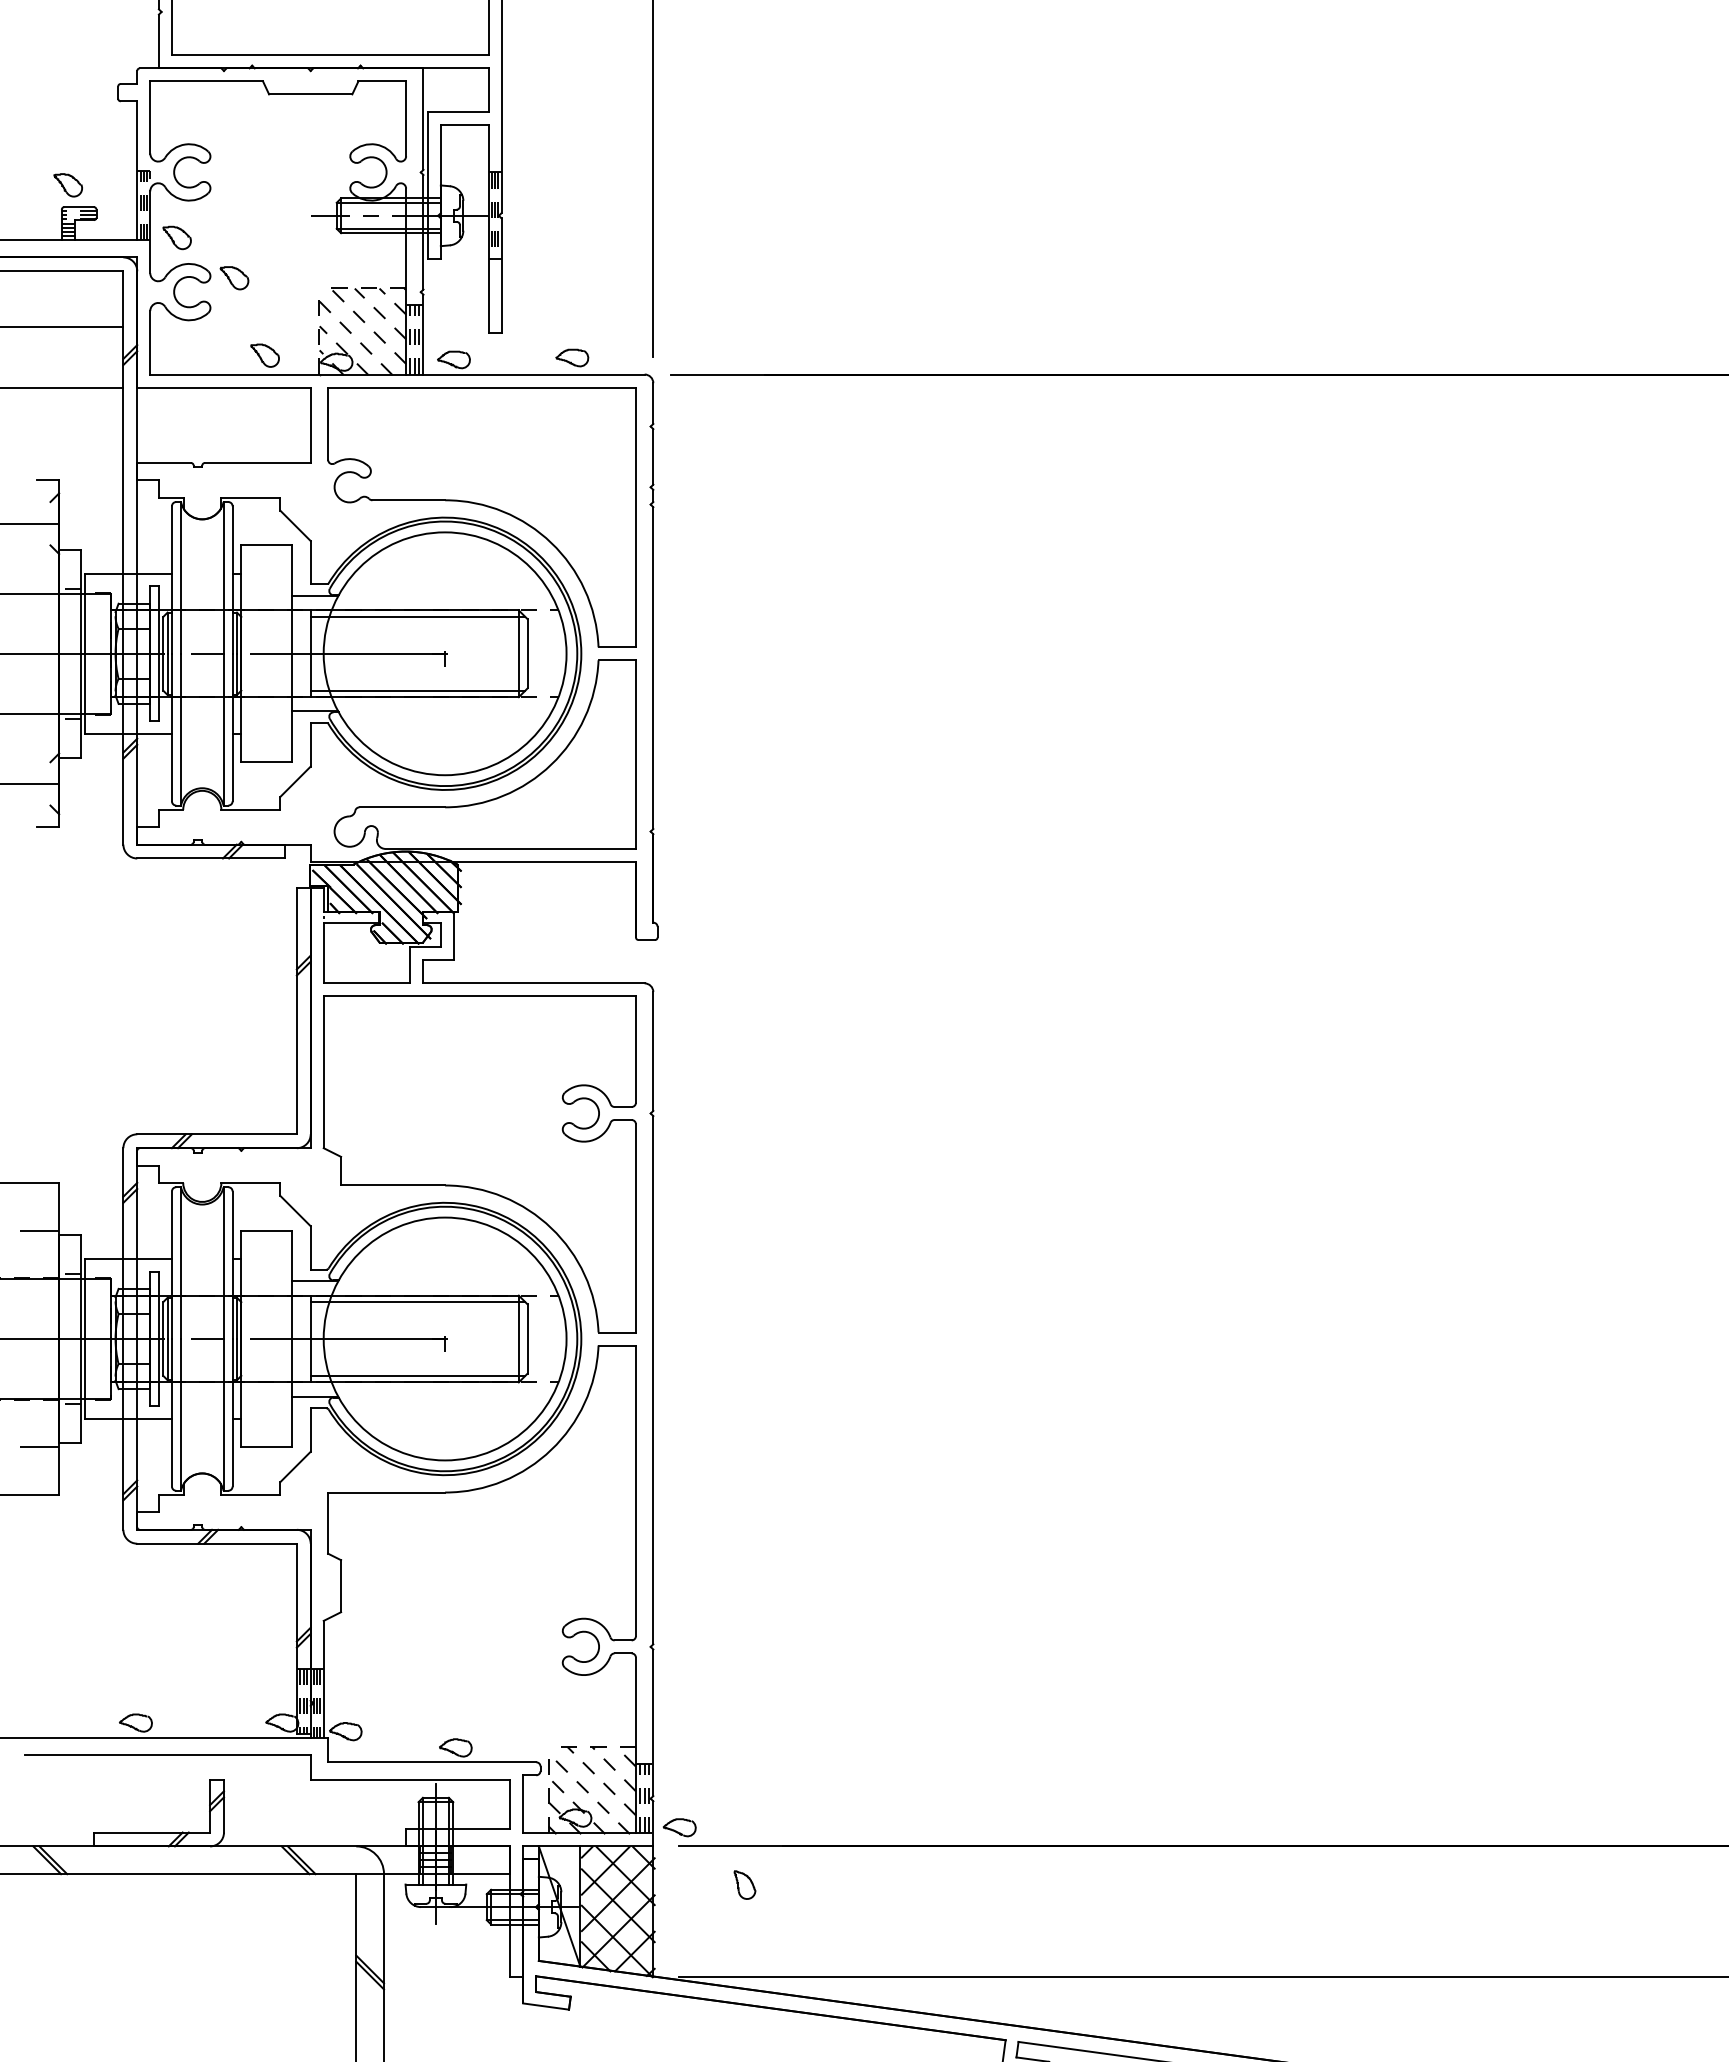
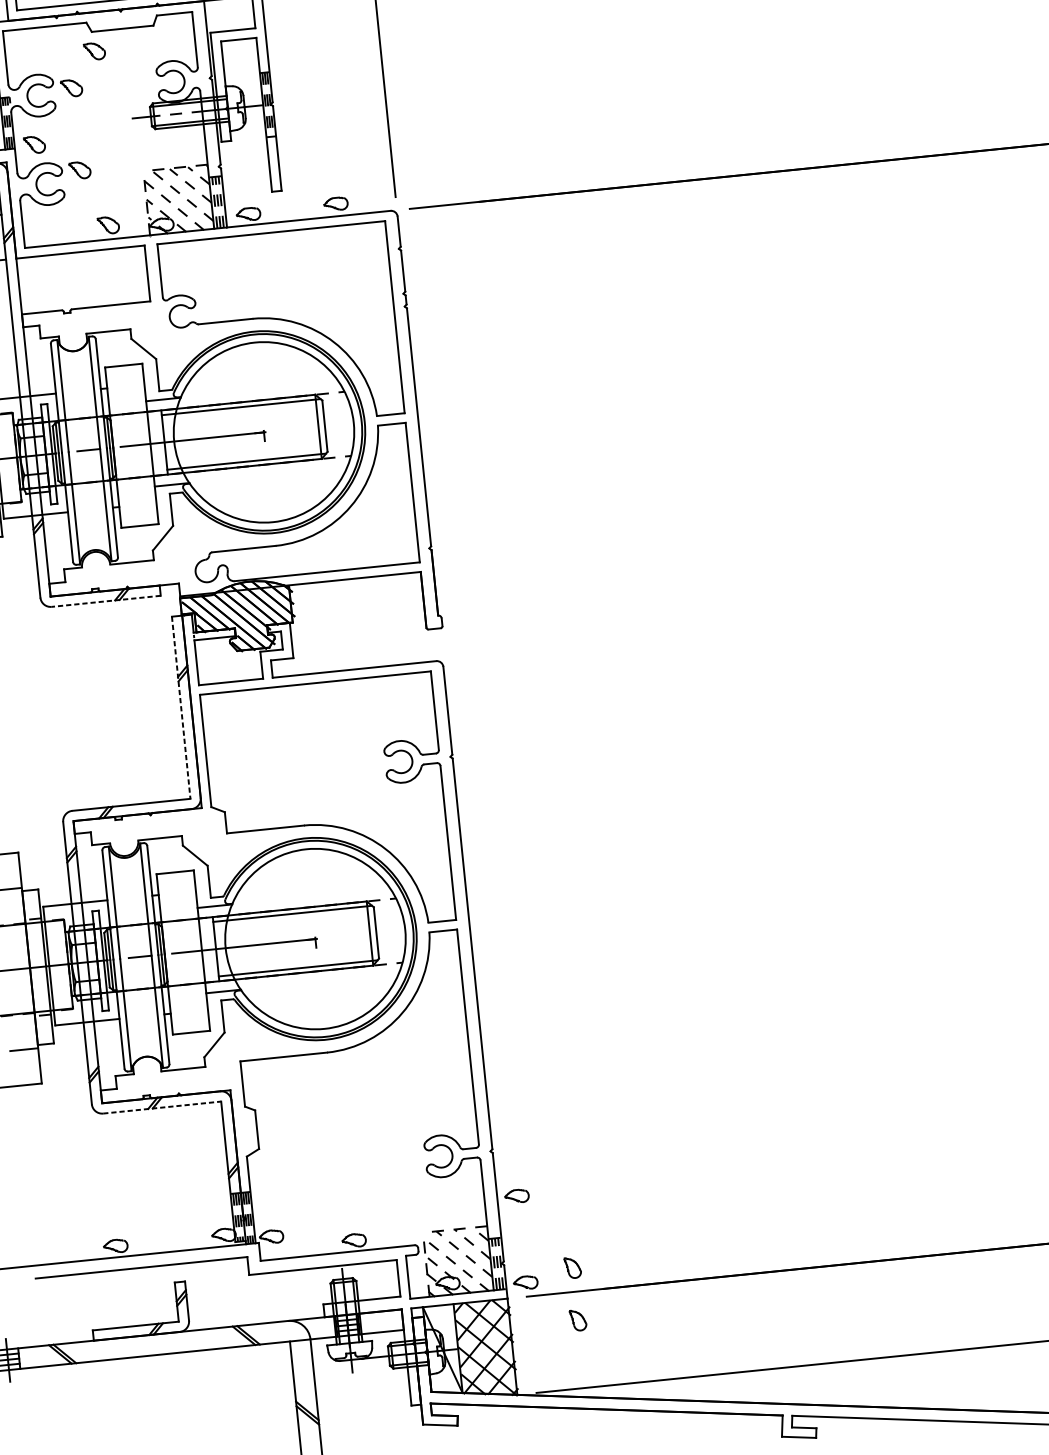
part: (269, 120) -> (94, 51), added
part: (234, 167) -> (71, 88), added
line: (210, 858) -> (105, 601), solid -> dashed
line: (296, 1011) -> (180, 708), solid -> dashed
line: (217, 1543) -> (162, 1107), solid -> dashed
part: (679, 1710) -> (516, 1196), added
part: (744, 1813) -> (572, 1267), added

